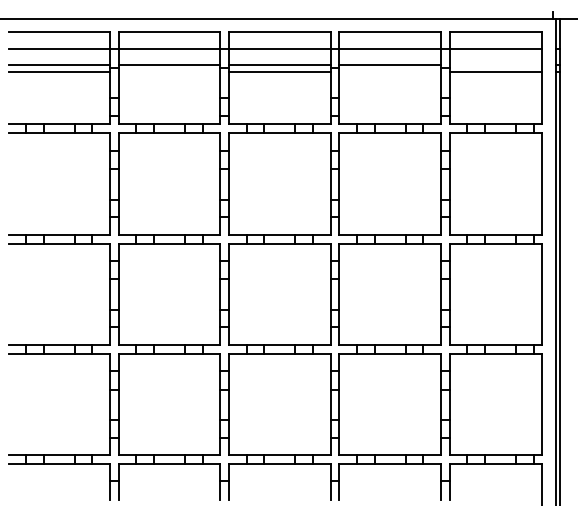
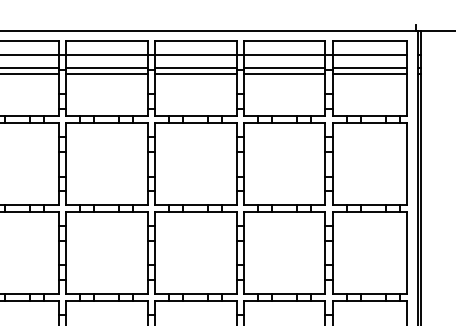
line: (495, 64) -> (369, 67), added
line: (169, 71) -> (106, 73), added
line: (389, 71) -> (283, 73), added

